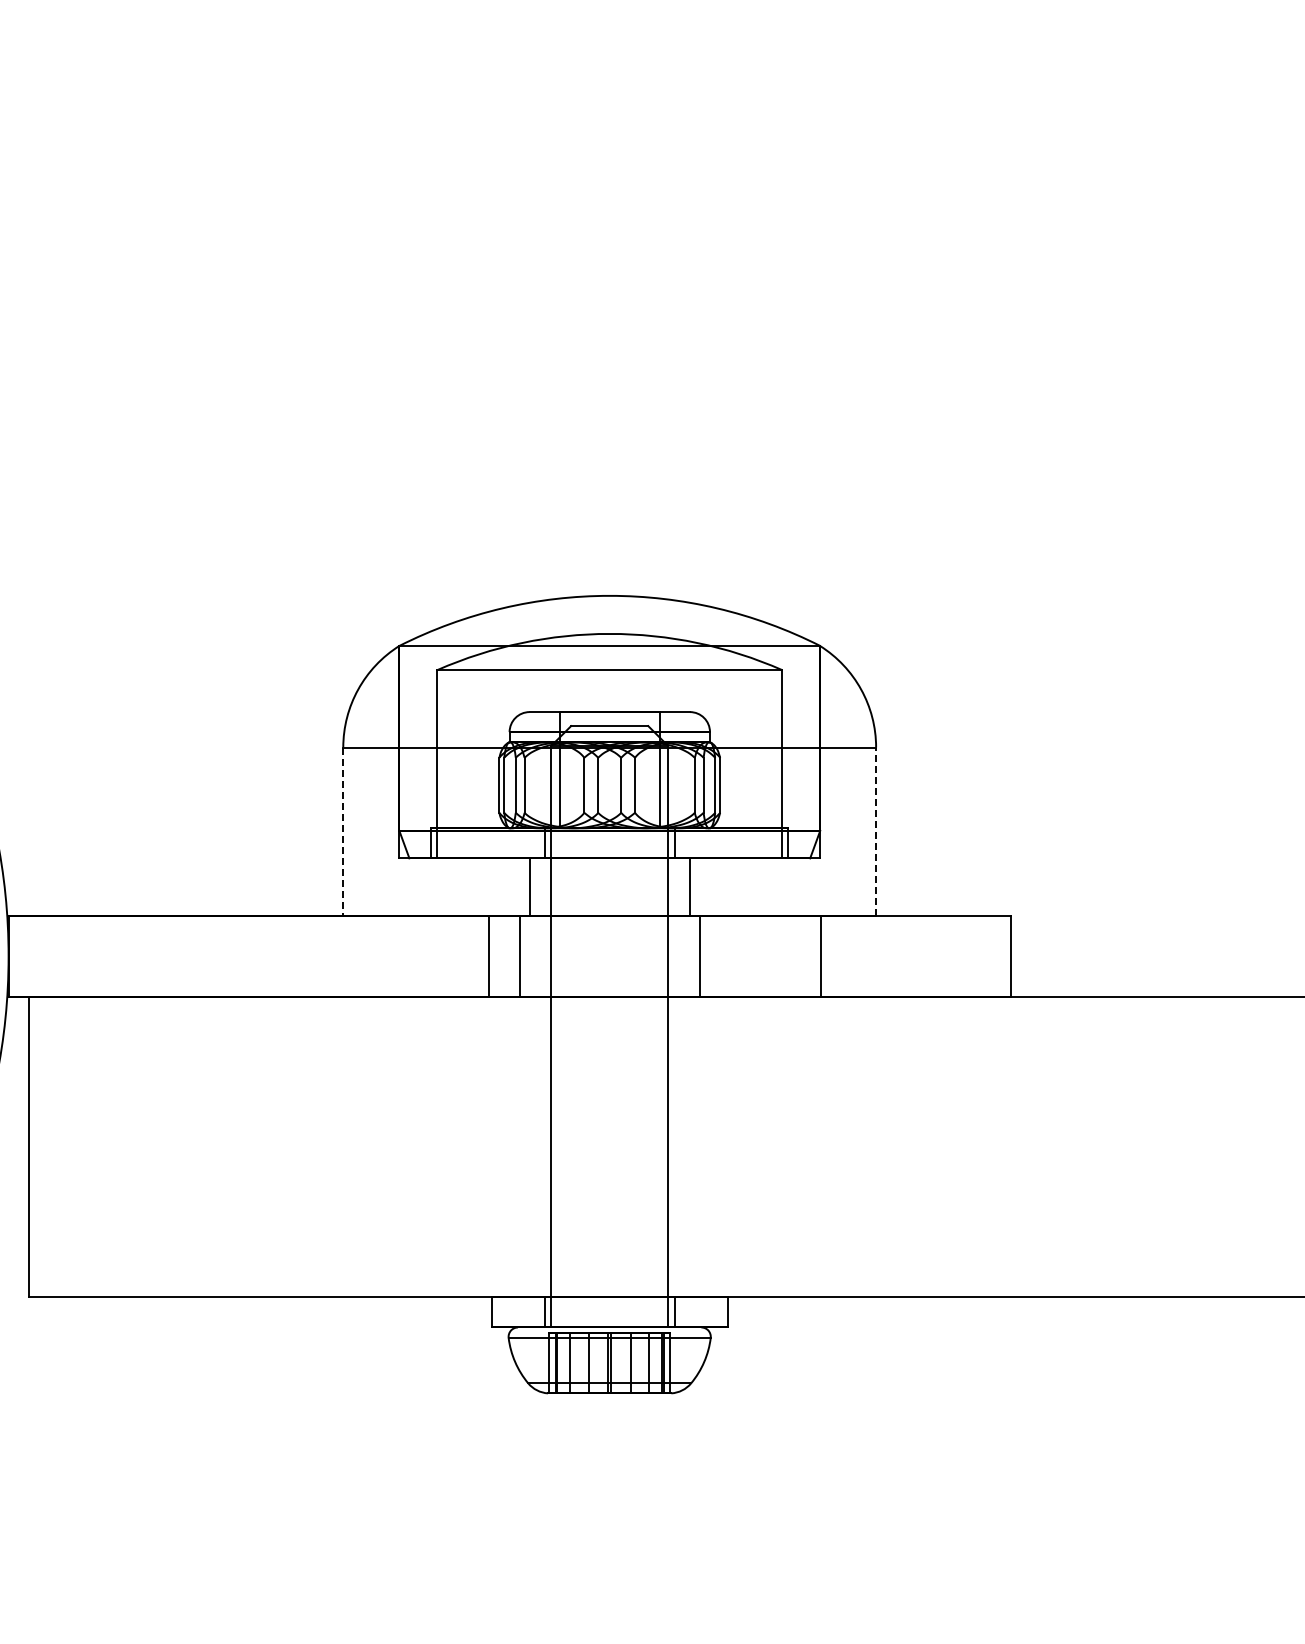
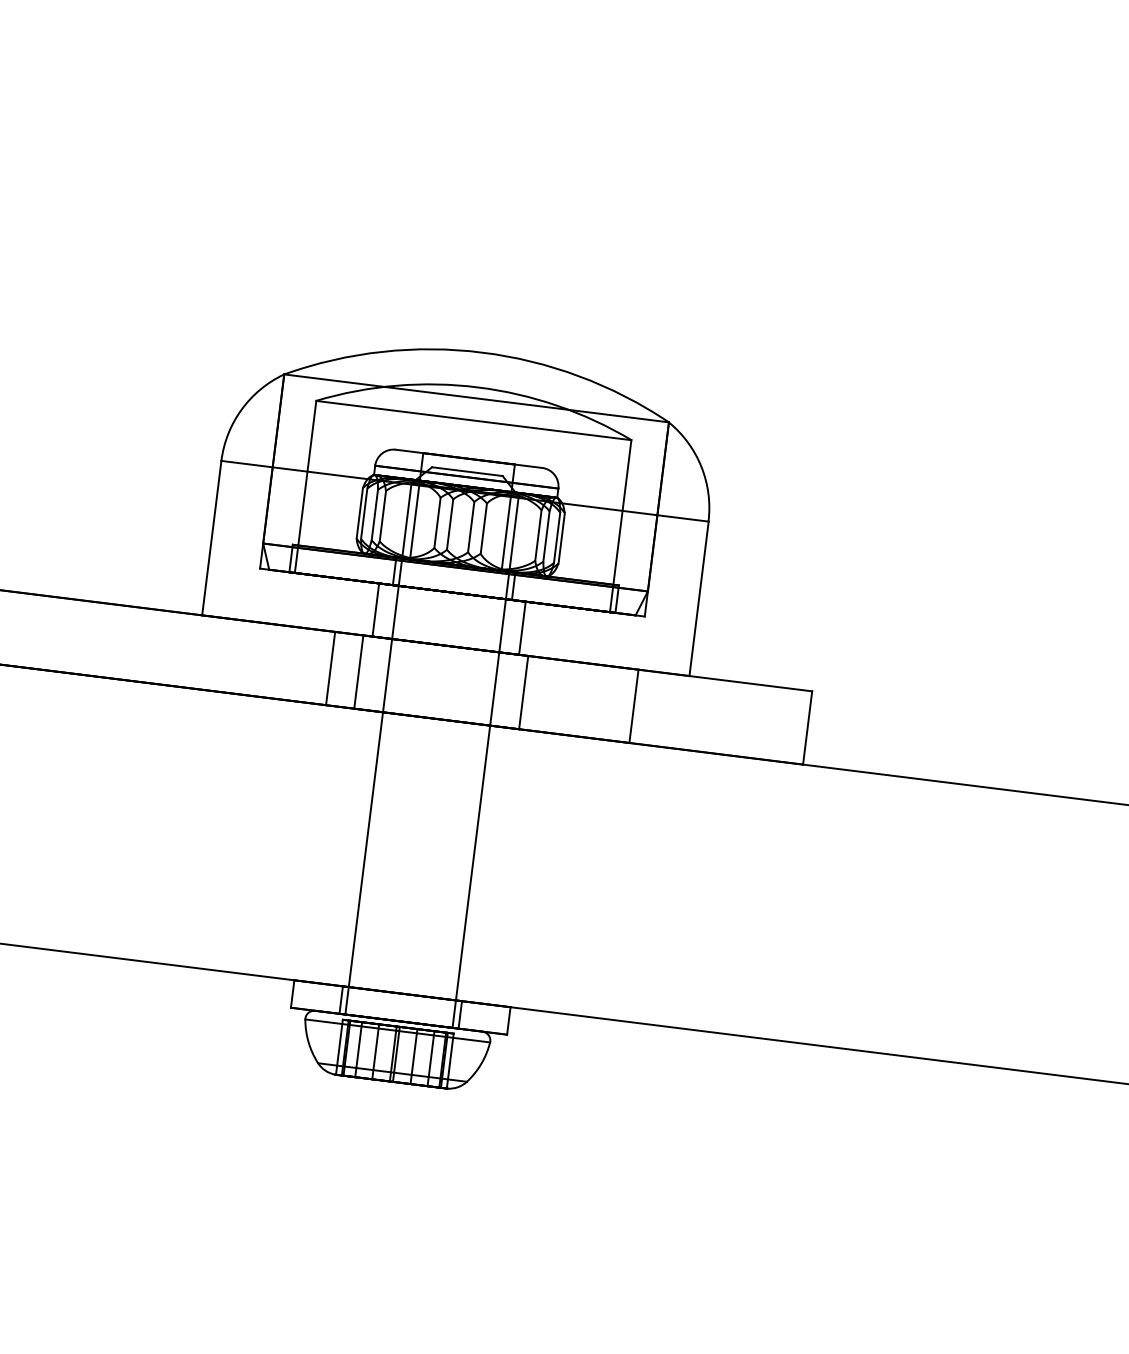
line: (876, 831) -> (699, 598), dashed -> solid
line: (343, 832) -> (211, 538), dashed -> solid

